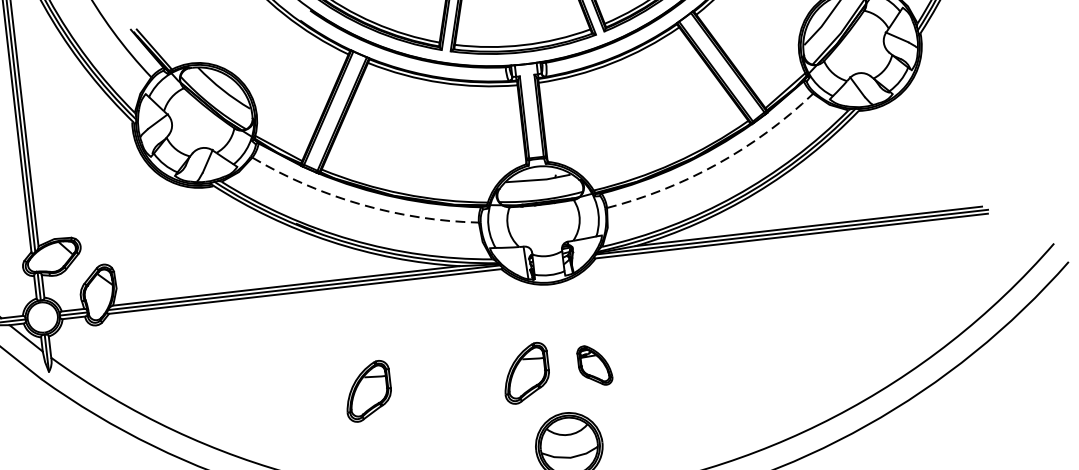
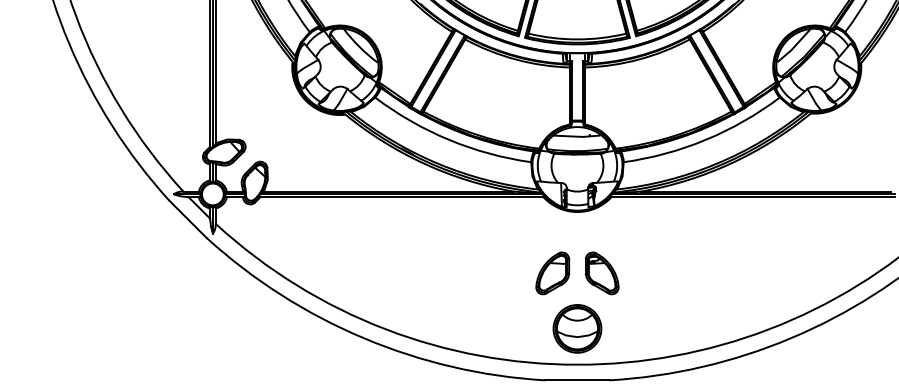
arc: (716, 163) -> (705, 139), dashed -> solid
arc: (362, 204) -> (449, 139), dashed -> solid
part: (595, 365) -> (602, 273), size x1.43
part: (367, 391) -> (438, 273), removed

